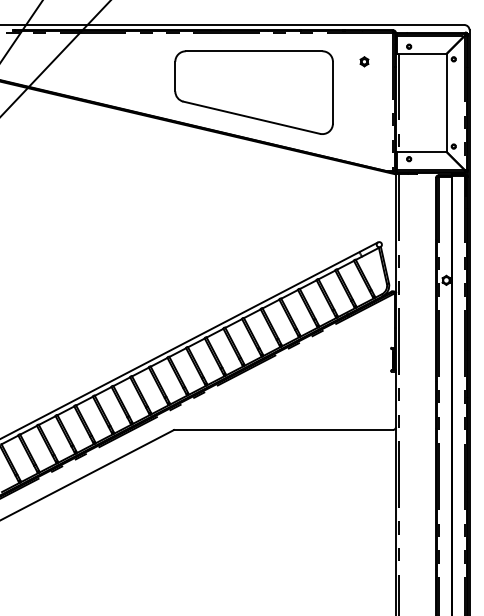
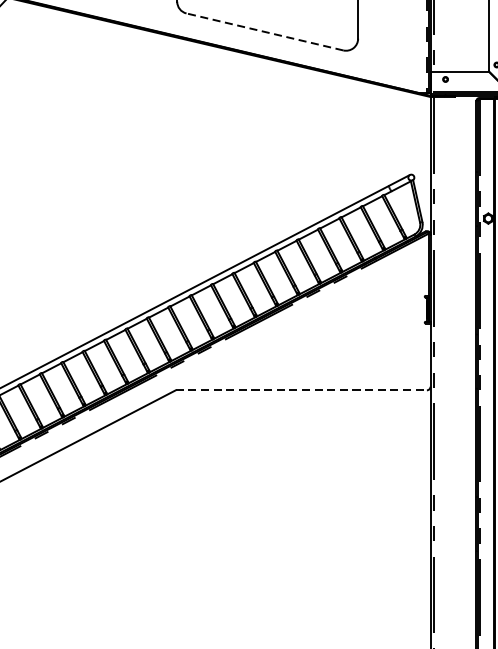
line: (251, 117) -> (264, 31), solid -> dashed
line: (283, 430) -> (301, 390), solid -> dashed

